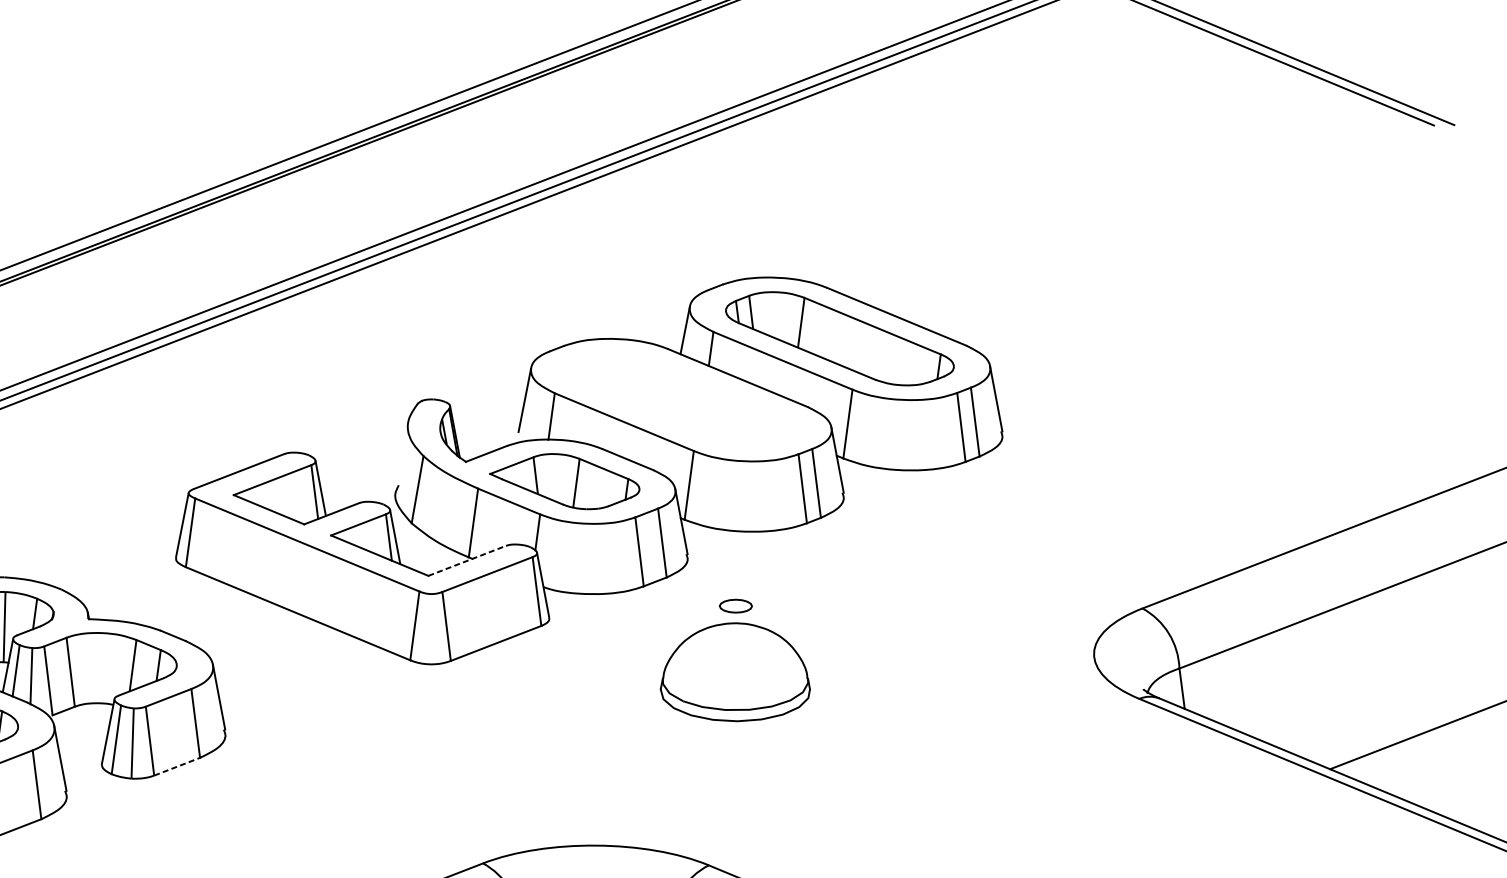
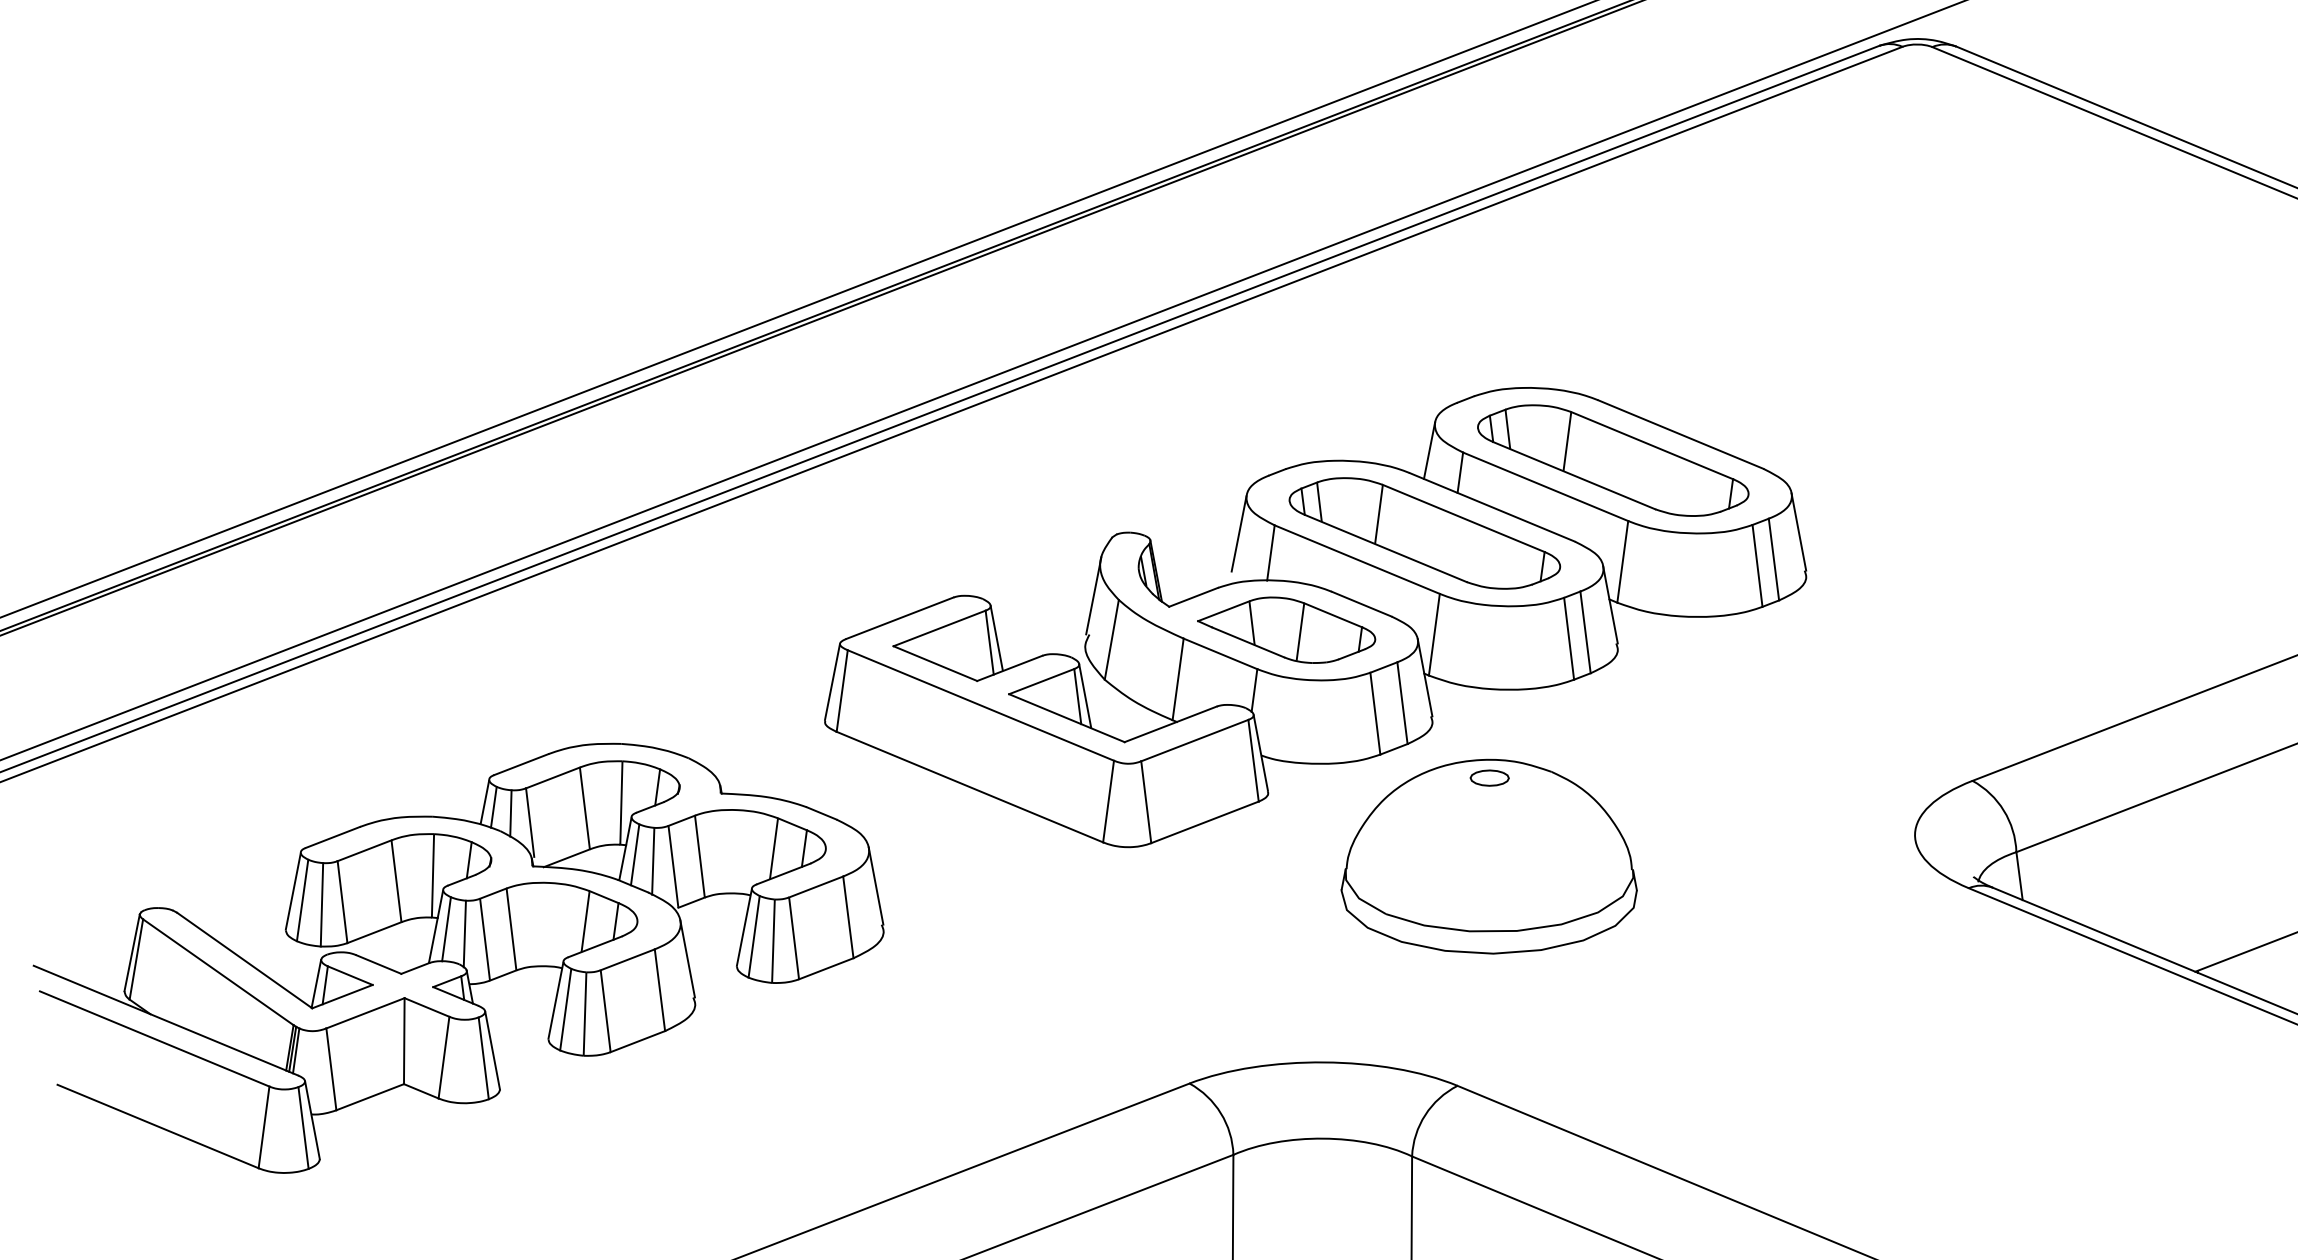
part: (680, 400) -> (1424, 533), added
line: (402, 452) -> (1093, 595), added
line: (467, 561) -> (1171, 724), dashed -> solid
part: (734, 672) -> (1488, 856), size x1.67
line: (177, 766) -> (826, 968), dashed -> solid

